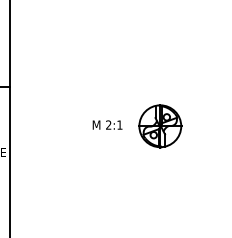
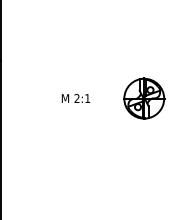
text: (107, 124) -> (75, 97), moved

